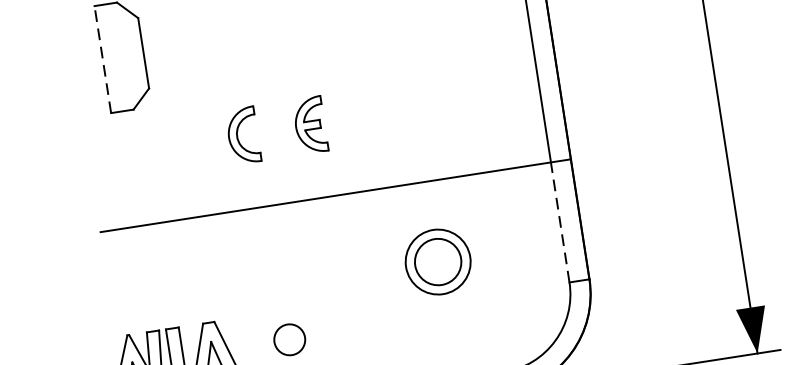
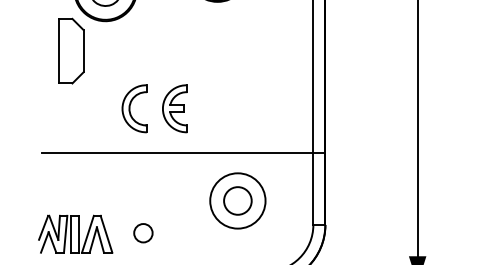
line: (102, 58) -> (58, 50), dashed -> solid
part: (309, 124) -> (174, 108), size x1.43
part: (242, 135) -> (134, 108), size x1.43
line: (560, 221) -> (313, 188), dashed -> solid
circle: (437, 261) -> (237, 200), size x1.43

